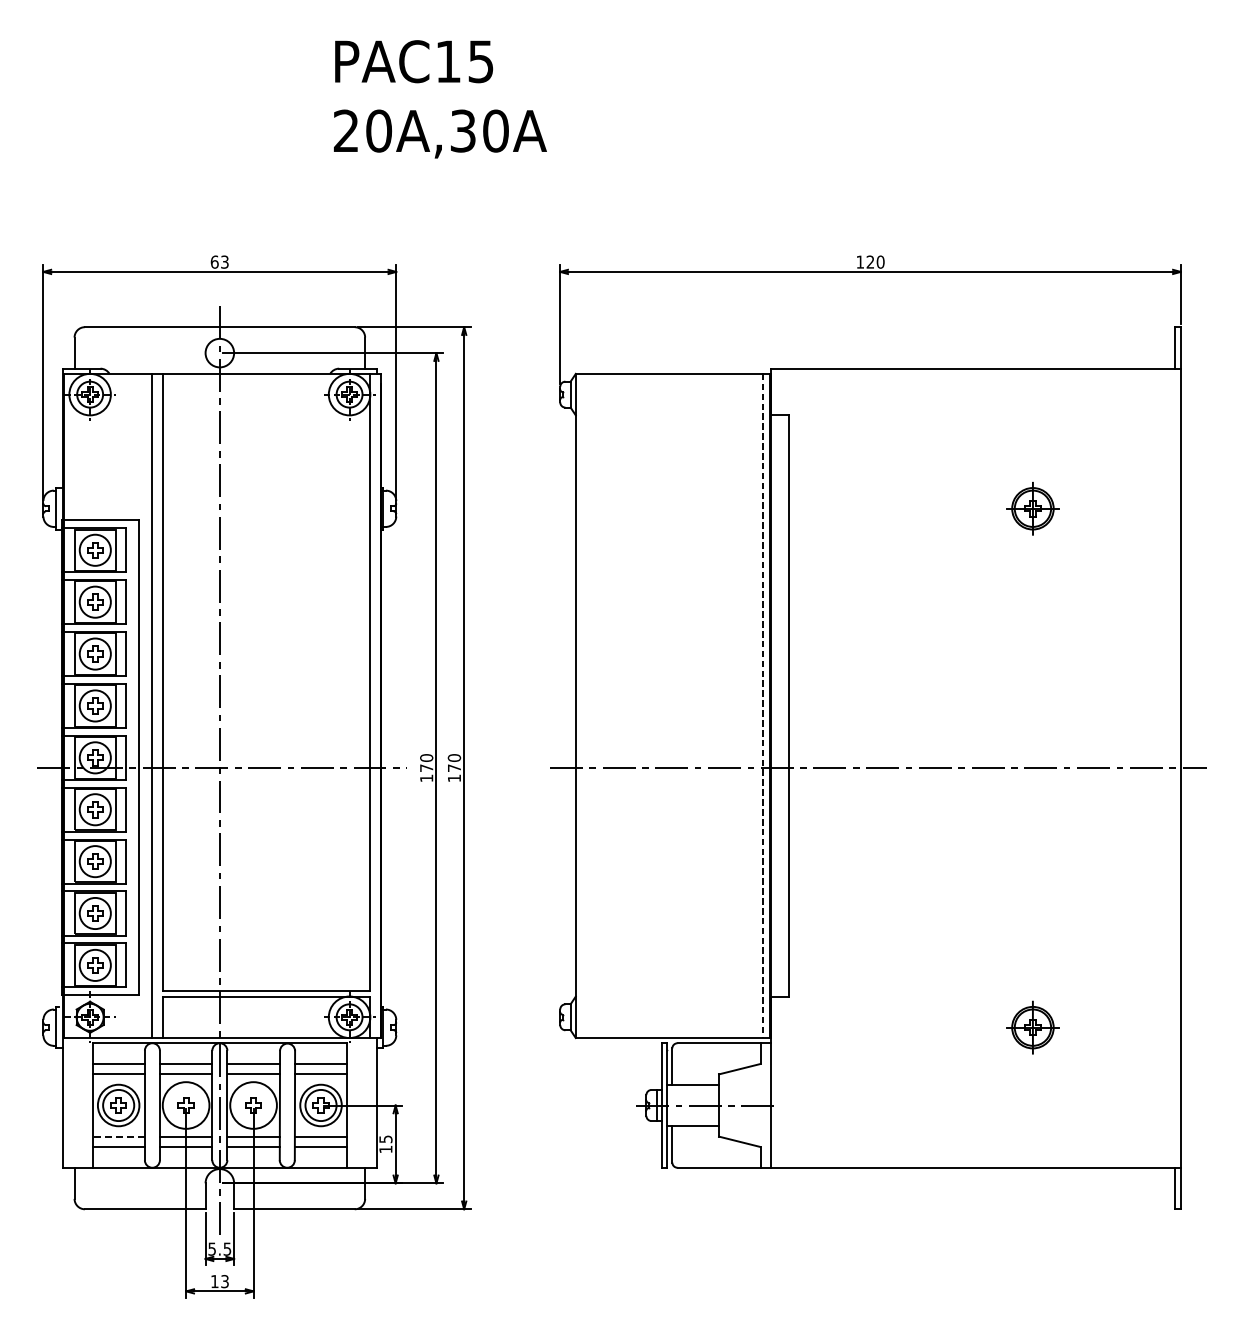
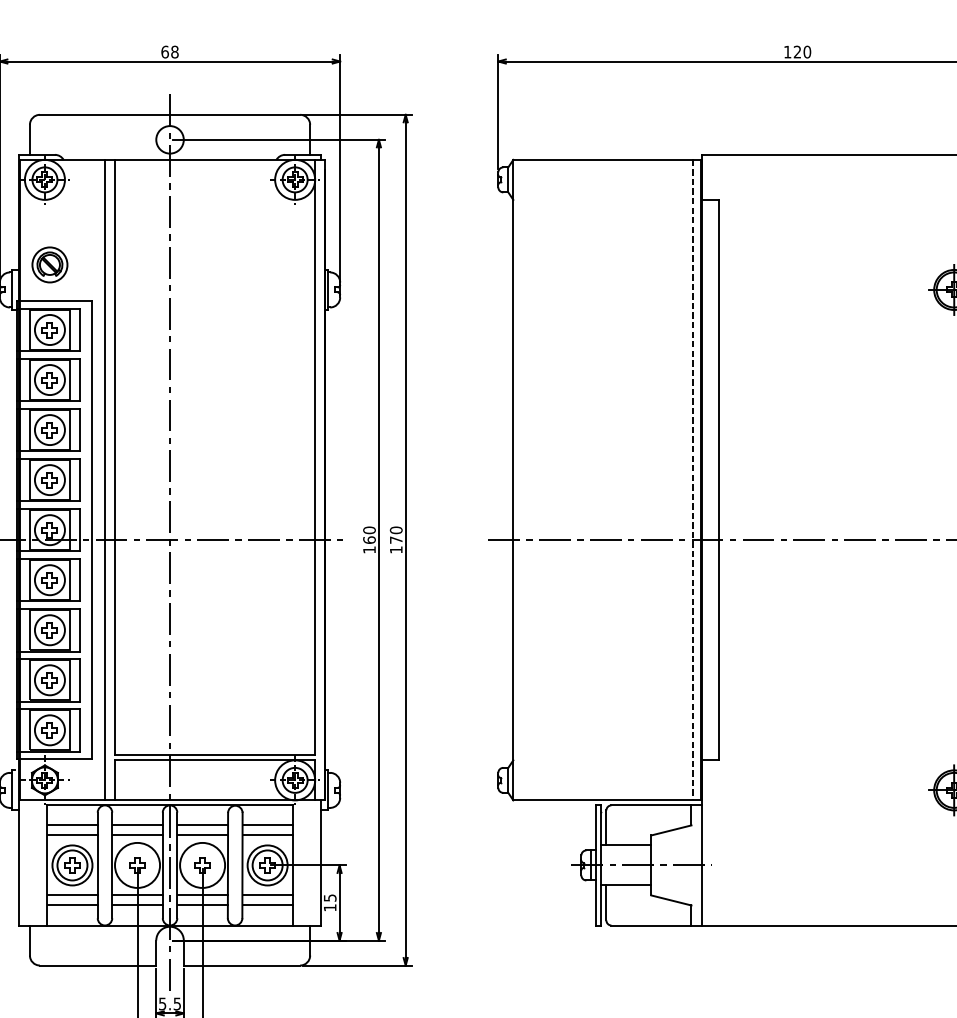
text: (224, 261) -> (174, 51), 63 -> 68
part: (95, 482) -> (50, 264), added
text: (426, 768) -> (369, 540), 170 -> 160
line: (118, 1136) -> (72, 895), dashed -> solid

